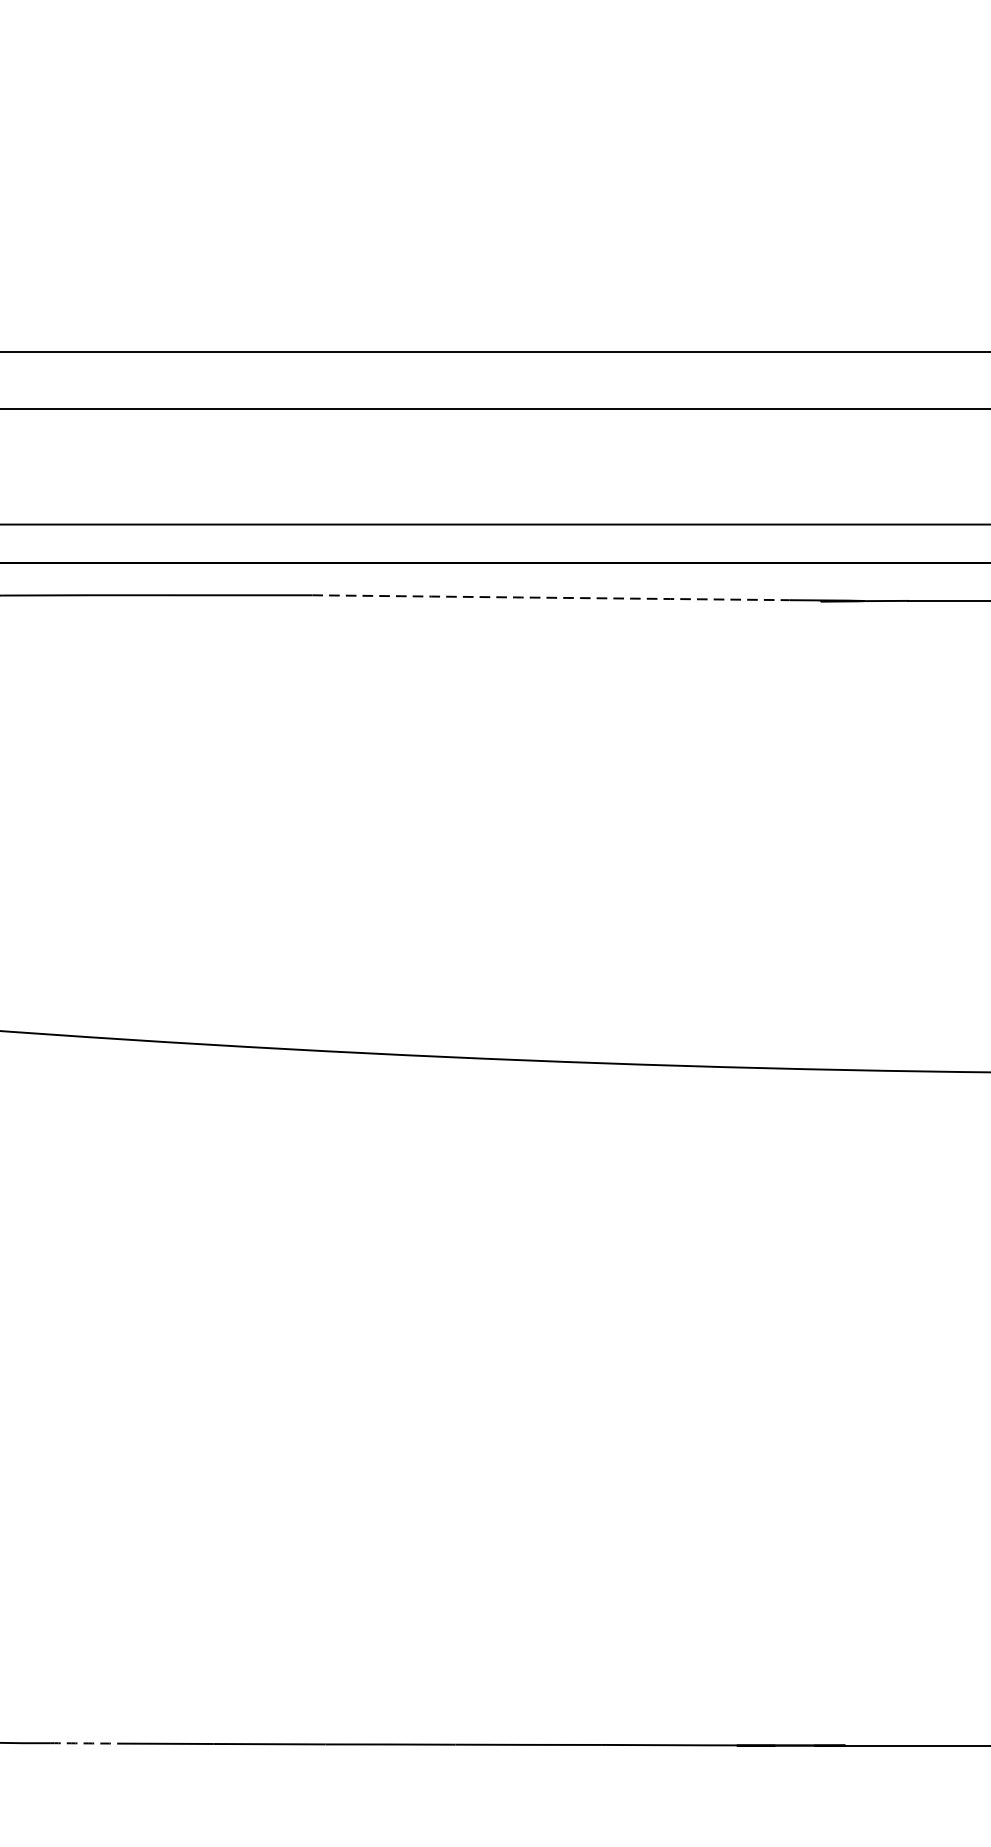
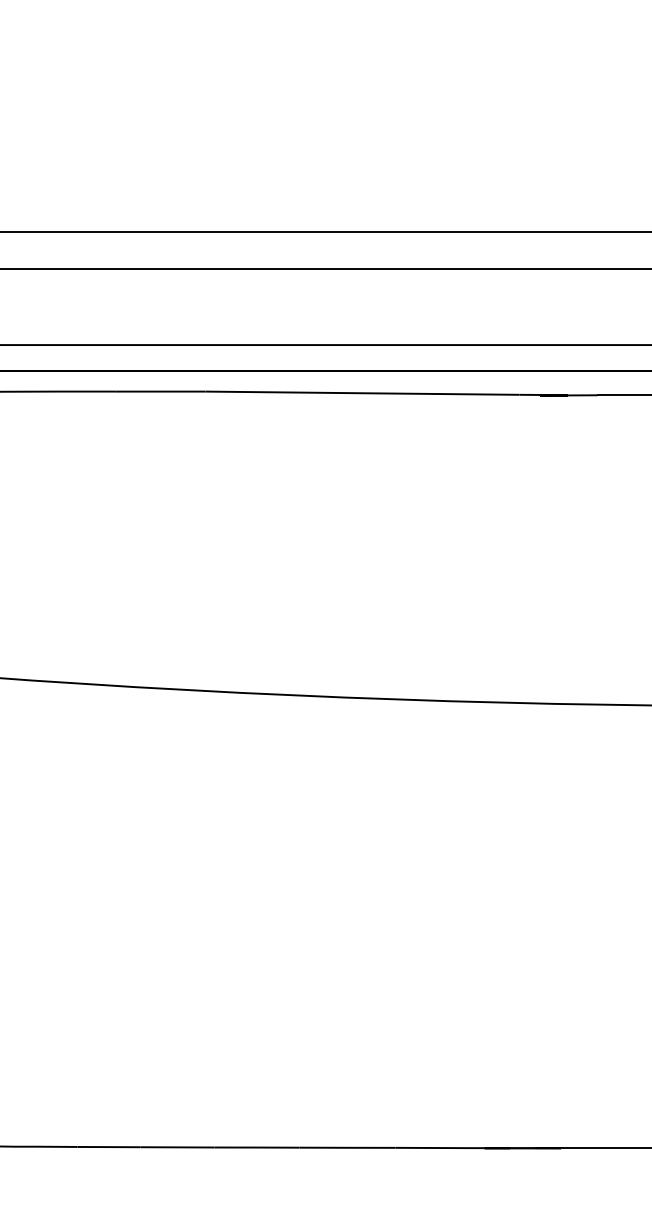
arc: (550, 598) -> (362, 393), dashed -> solid
arc: (84, 1742) -> (55, 1146), dashed -> solid

